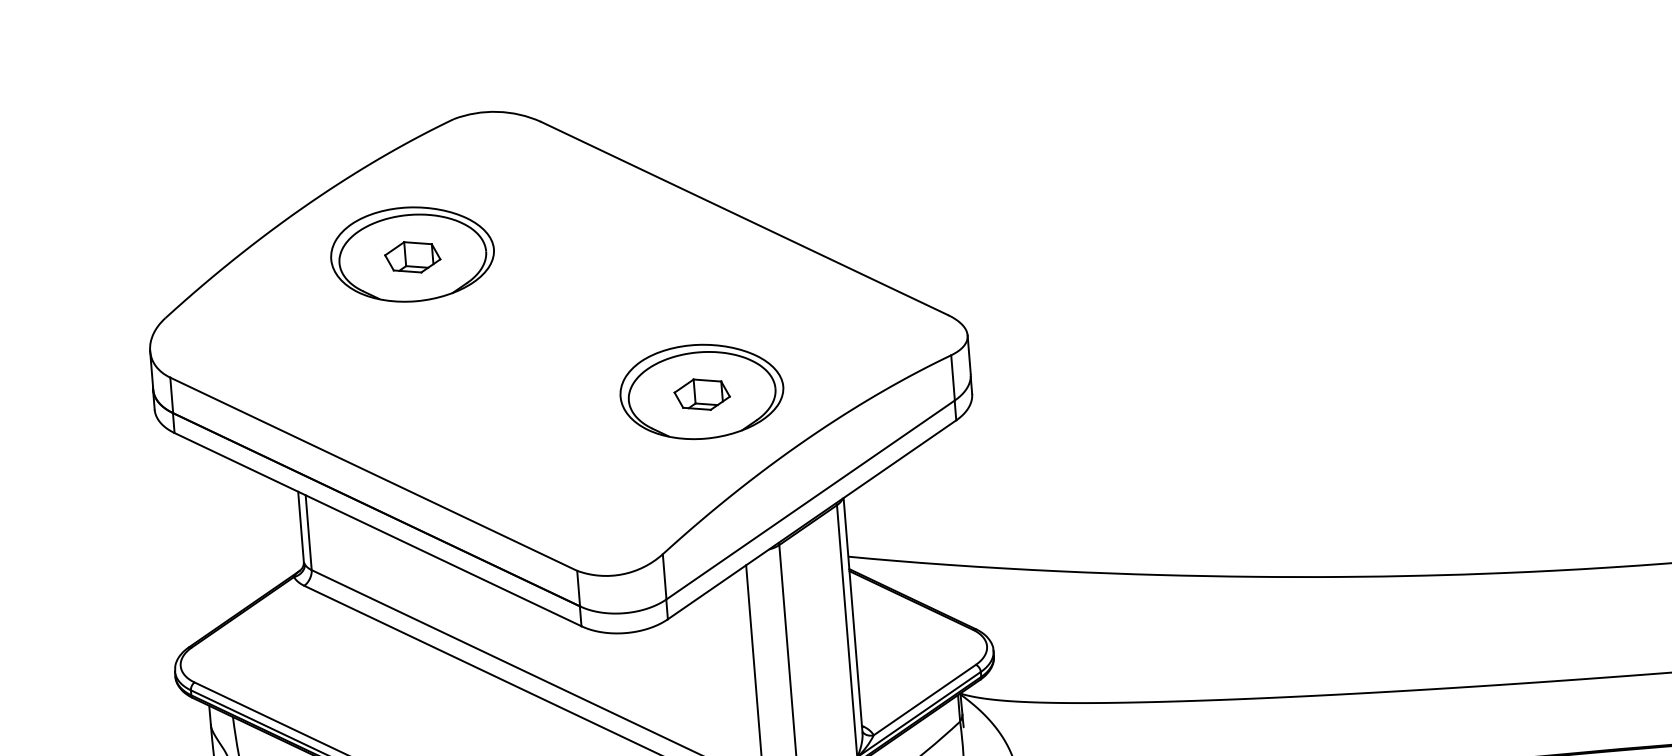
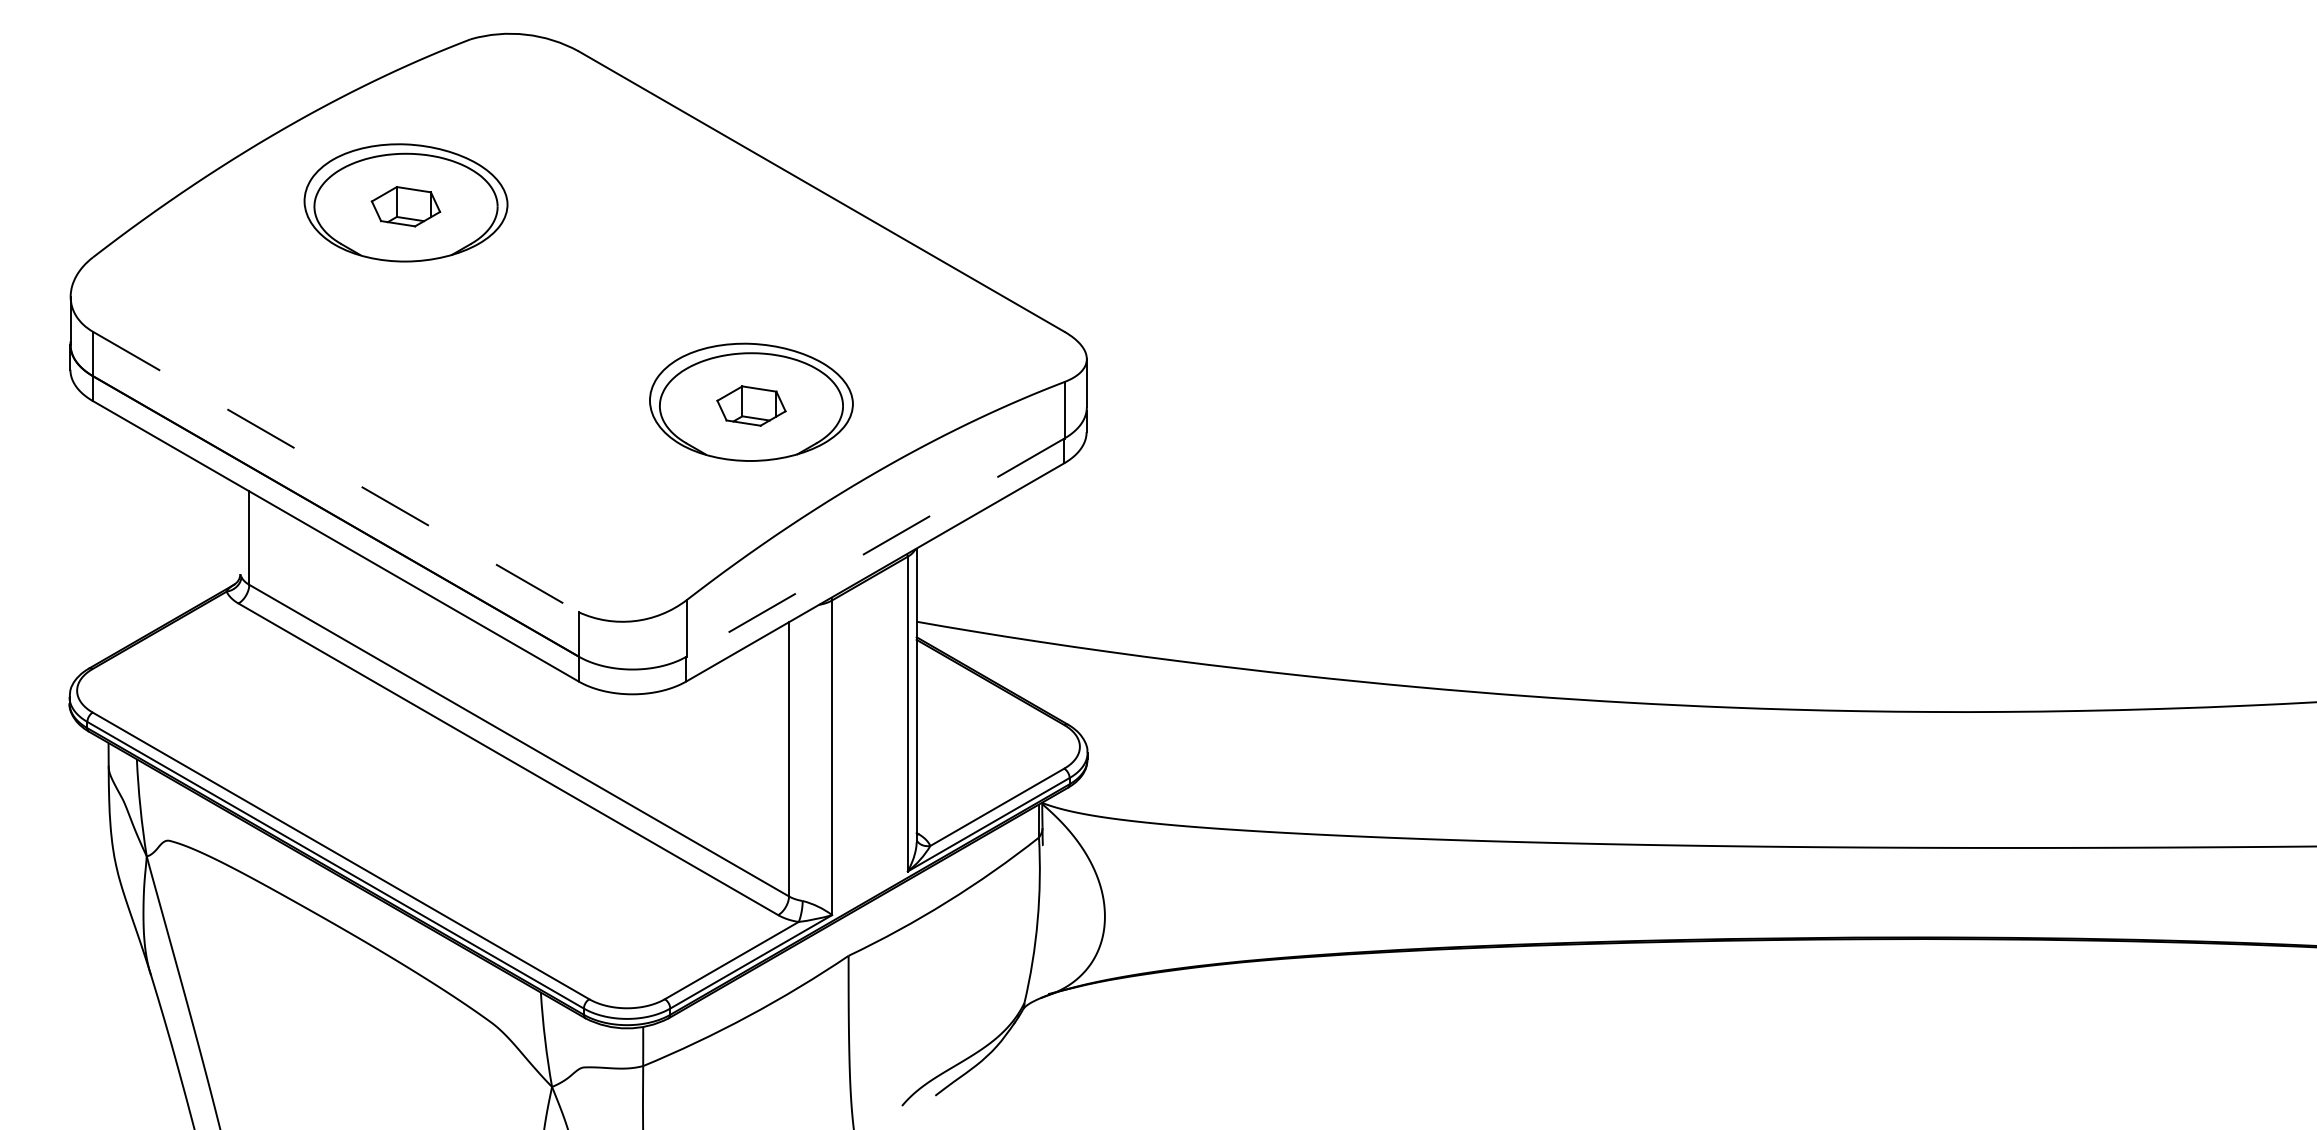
line: (374, 474) -> (336, 472), solid -> dashed
line: (810, 499) -> (875, 547), solid -> dashed
line: (301, 527) -> (240, 530), removed

